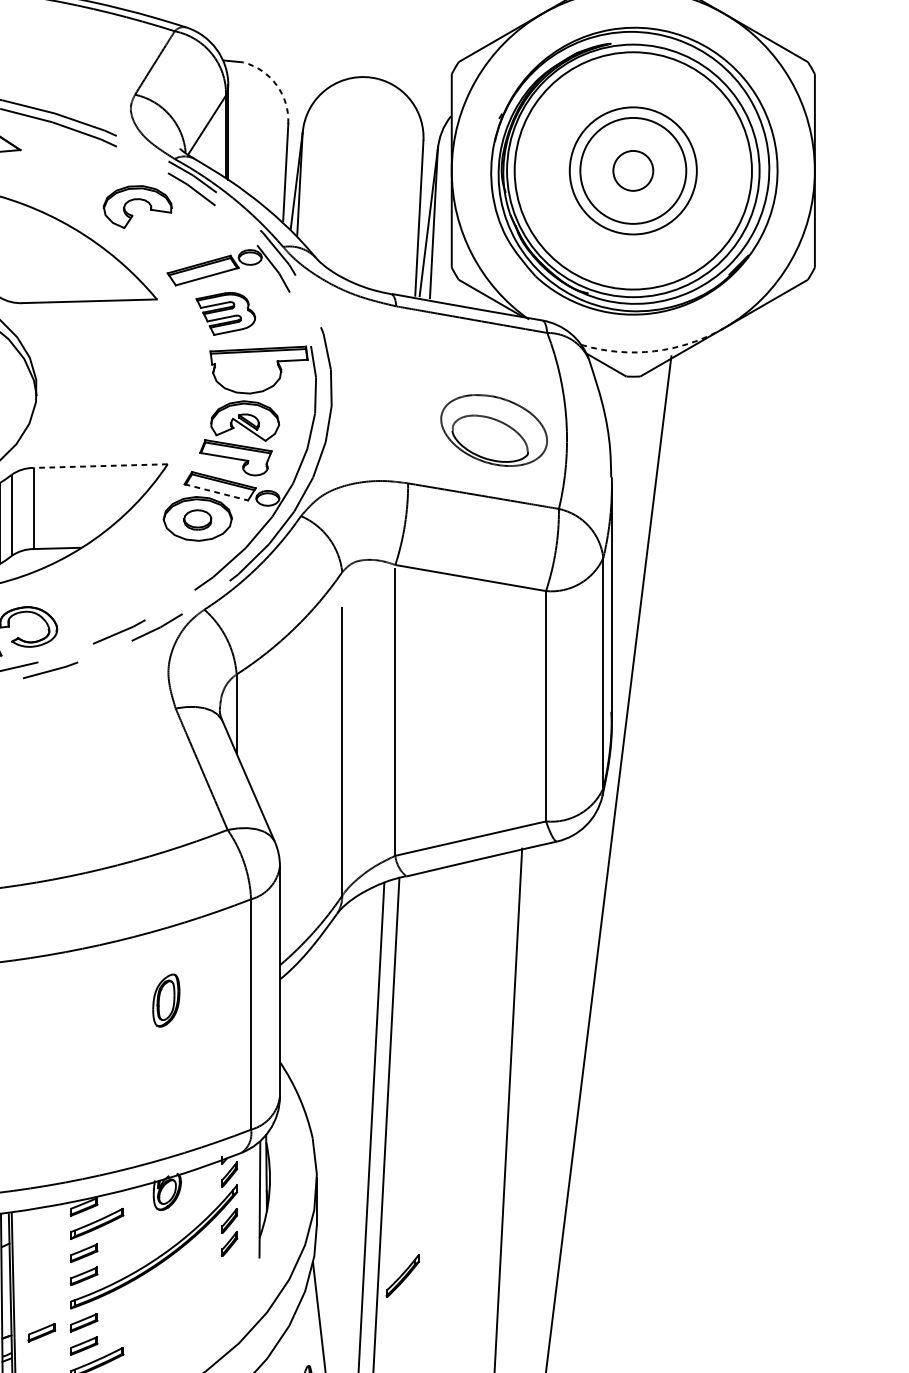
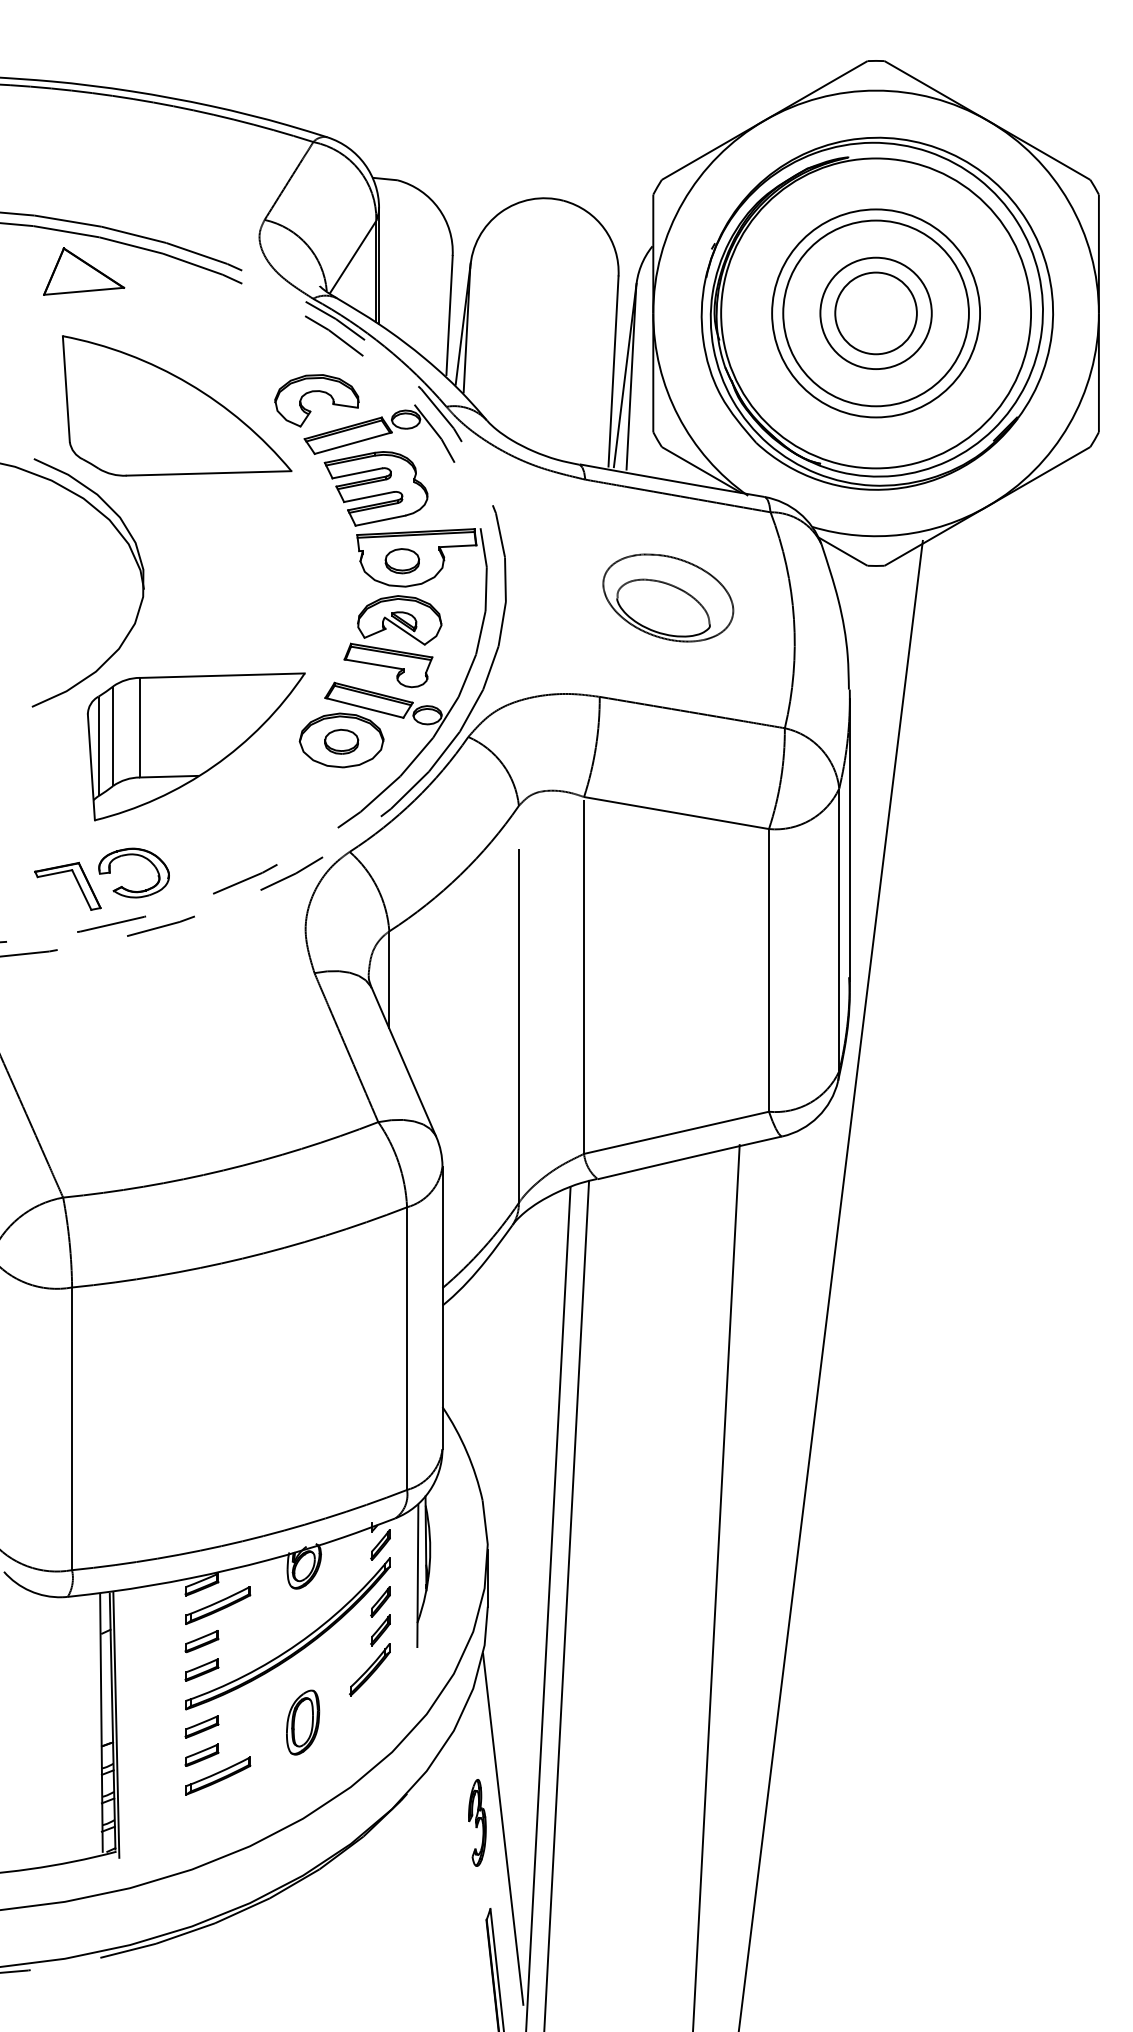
arc: (276, 85) -> (438, 208), dashed -> solid
circle: (632, 170) -> (875, 313), size x0.71
circle: (632, 170) -> (875, 313), size x1.43
circle: (632, 170) -> (875, 313), size x1.67
circle: (633, 170) -> (876, 313), size x0.71
part: (137, 200) -> (316, 392), moved
part: (225, 313) -> (375, 488), size x1.43
arc: (654, 351) -> (902, 534), dashed -> solid
part: (247, 373) -> (402, 561), added
part: (494, 430) -> (668, 597), moved
line: (99, 465) -> (221, 675), dashed -> solid
line: (216, 492) -> (364, 708), dashed -> solid
part: (166, 1000) -> (303, 1722), moved
part: (402, 1275) -> (369, 1669), moved
part: (41, 1332) -> (149, 1738), removed

